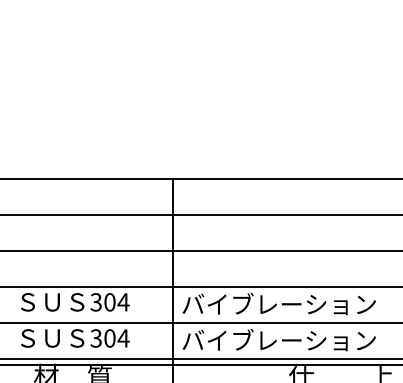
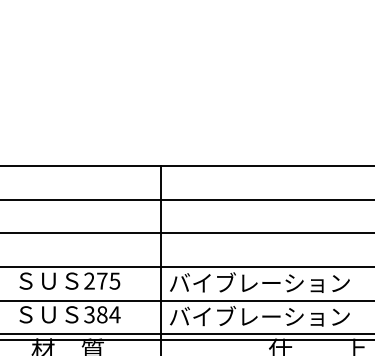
text: (109, 302) -> (101, 281), 304 -> 275
text: (109, 338) -> (101, 314), 304 -> 384

